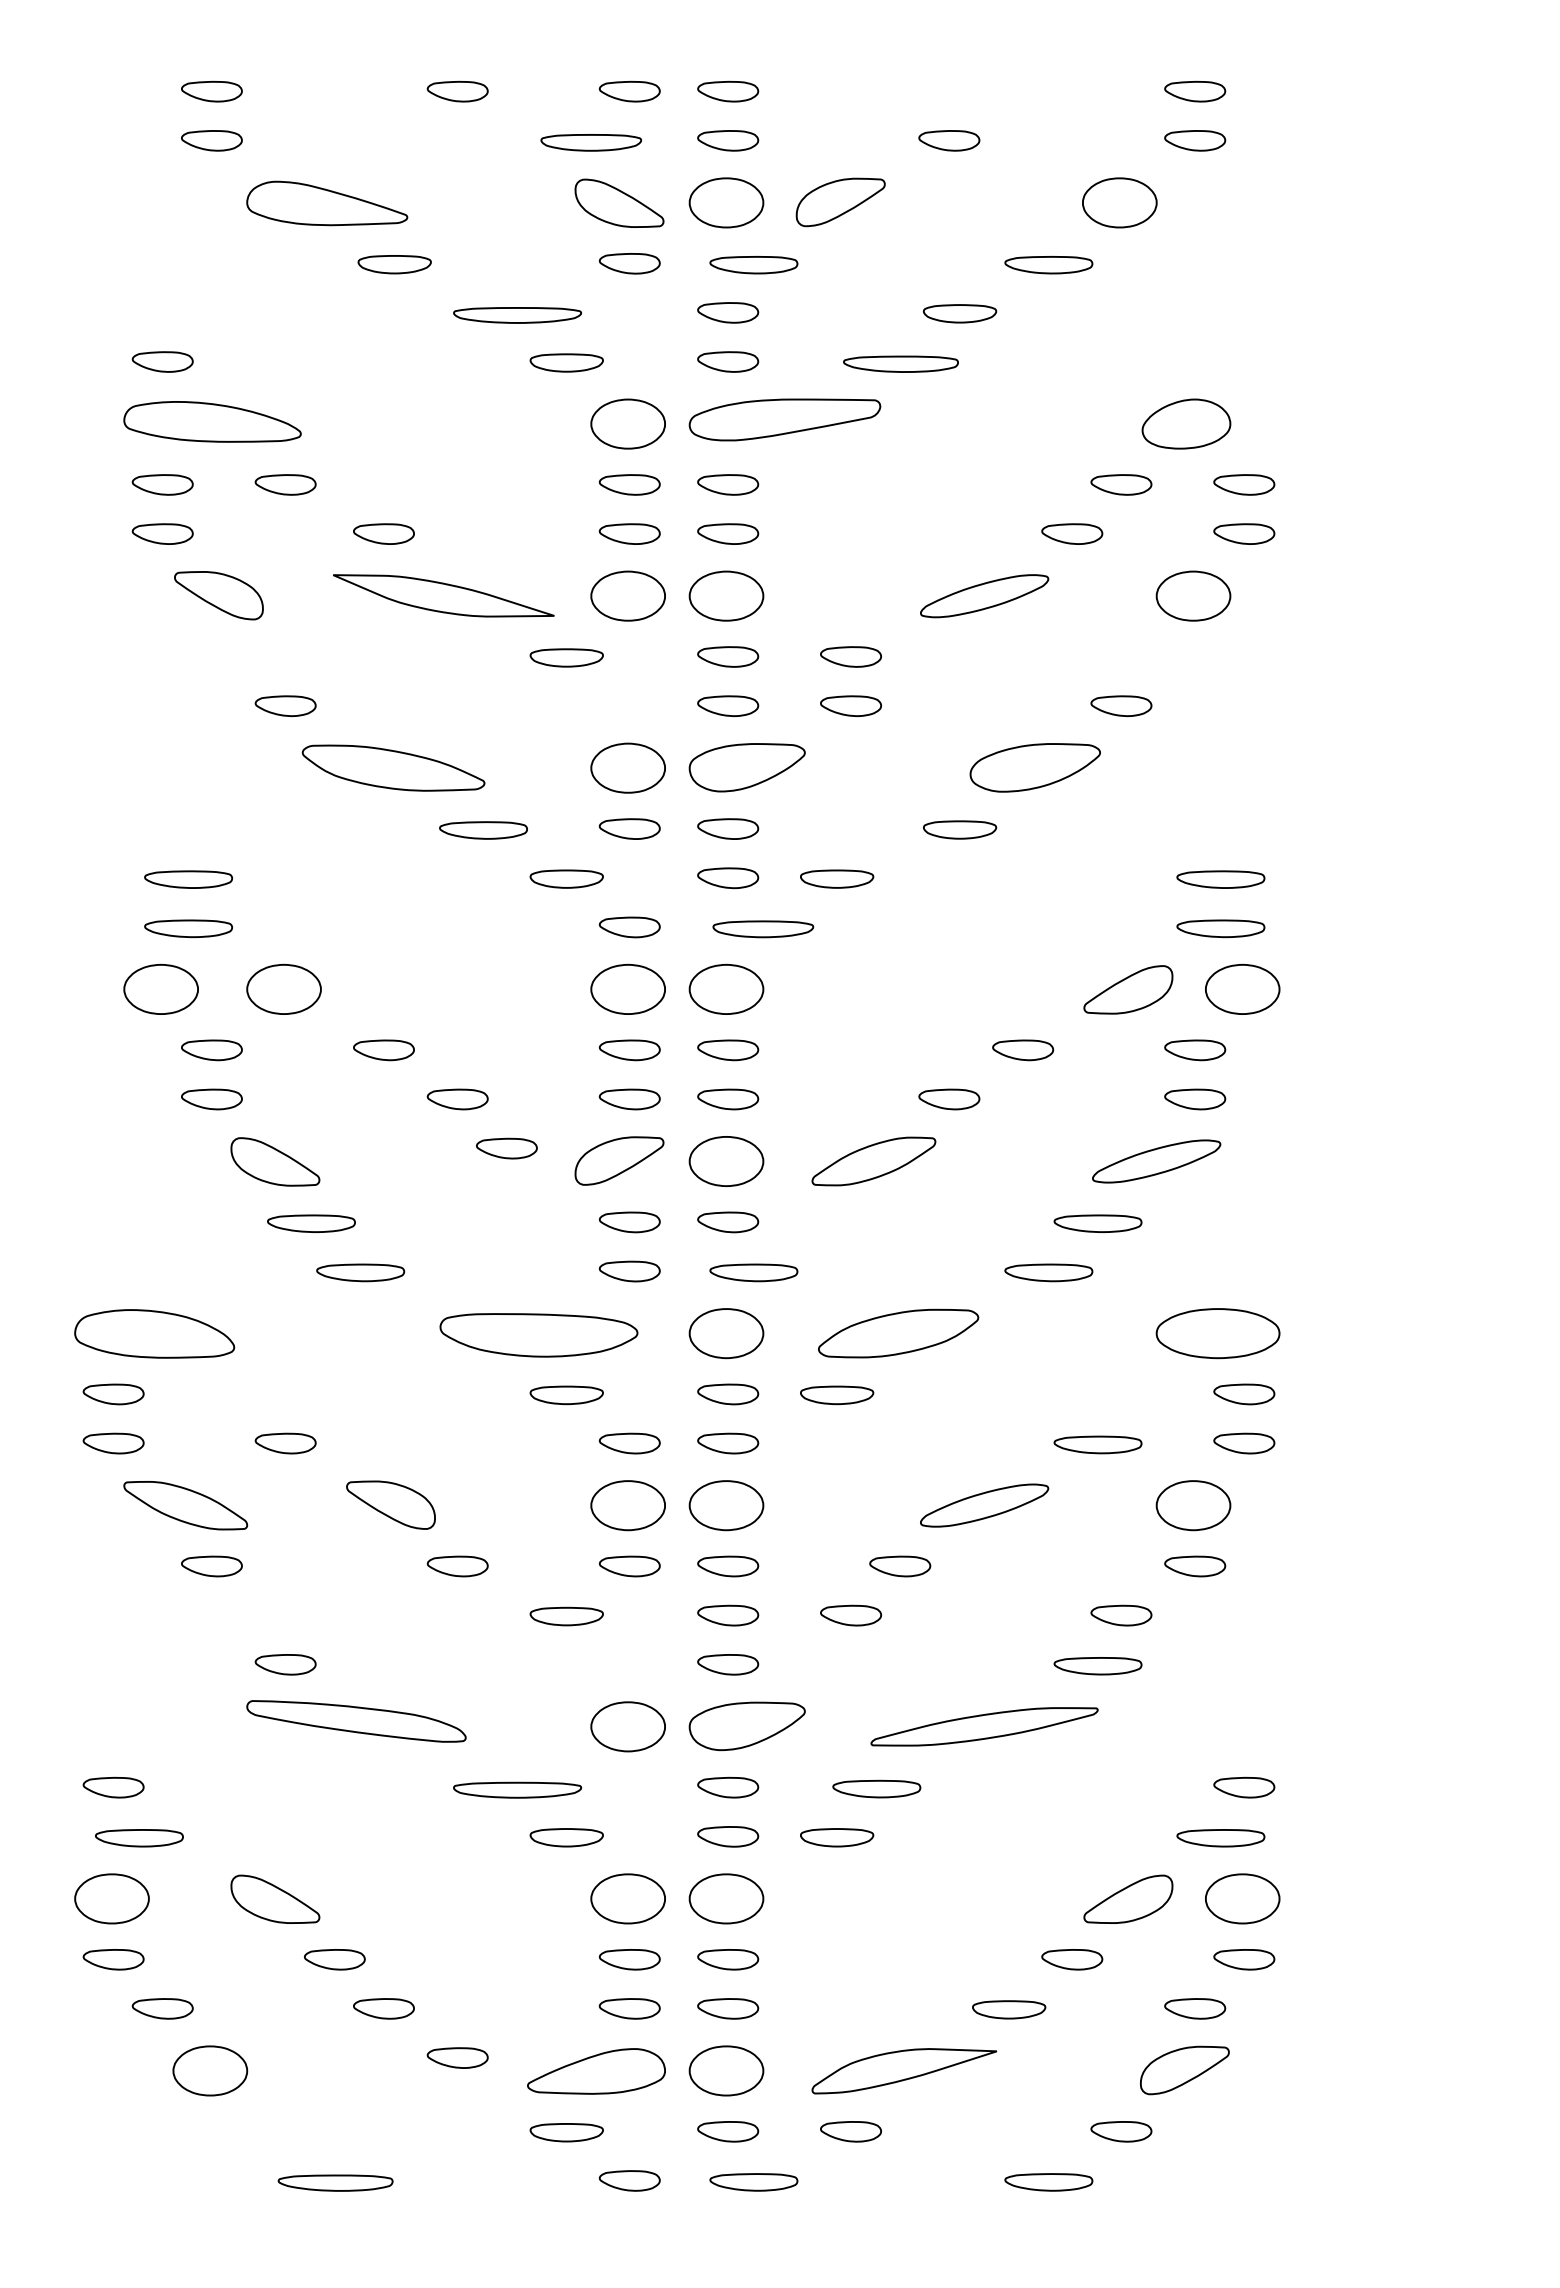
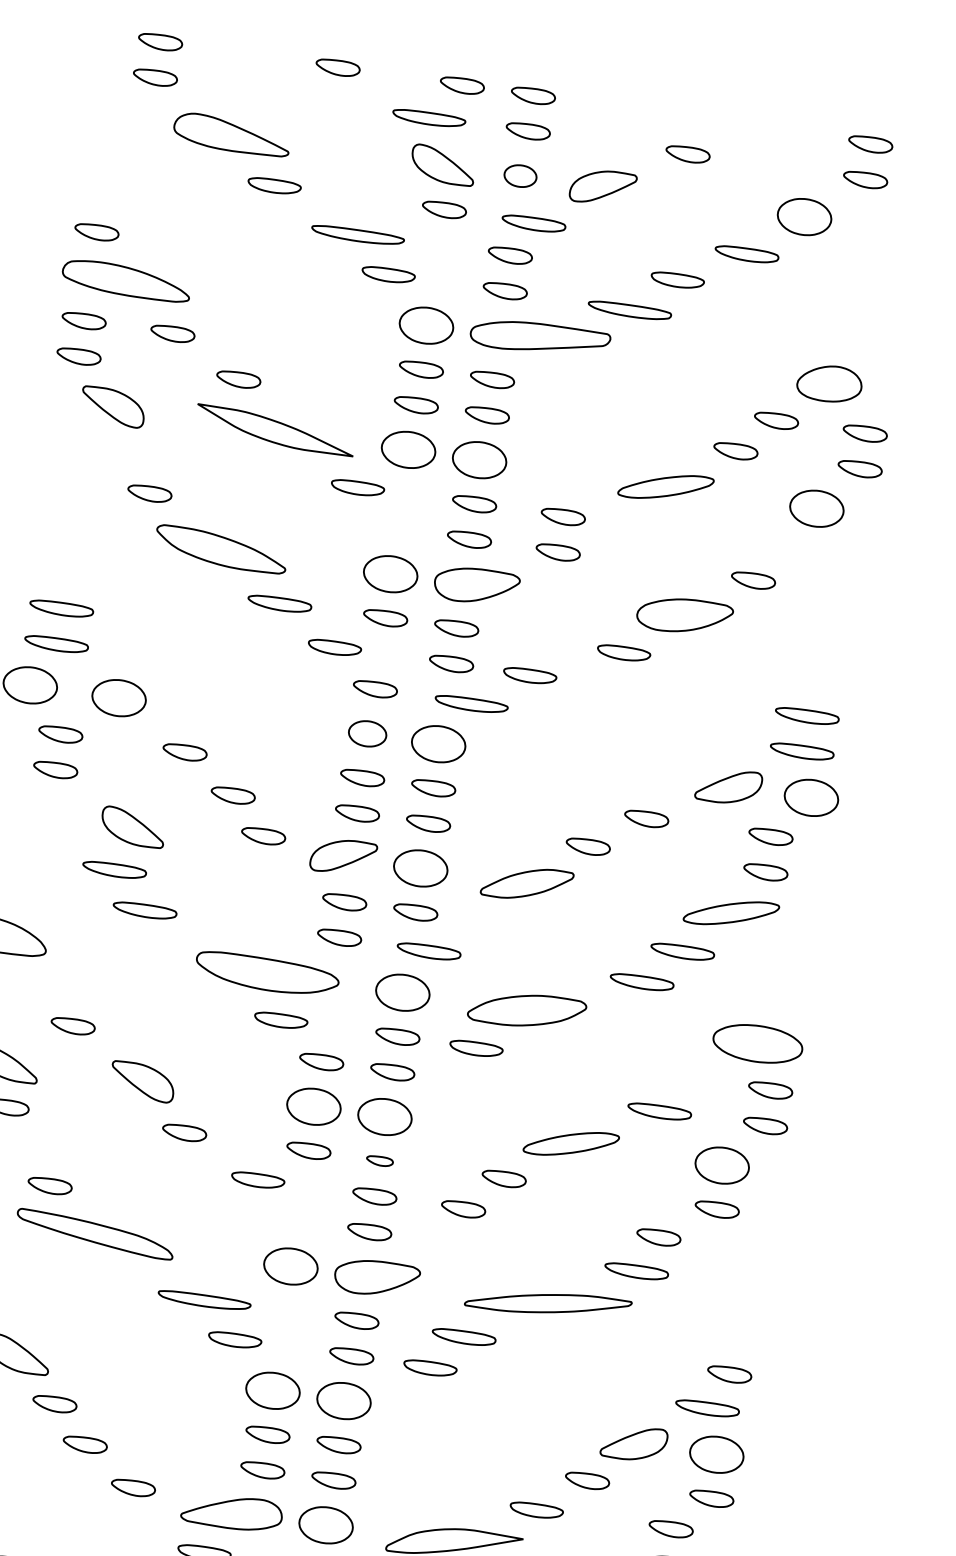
part: (726, 202) -> (520, 175), size x0.6
part: (627, 988) -> (367, 733), size x0.7
part: (275, 1161) -> (133, 827), moved
part: (728, 1566) -> (380, 1161), size x0.6

